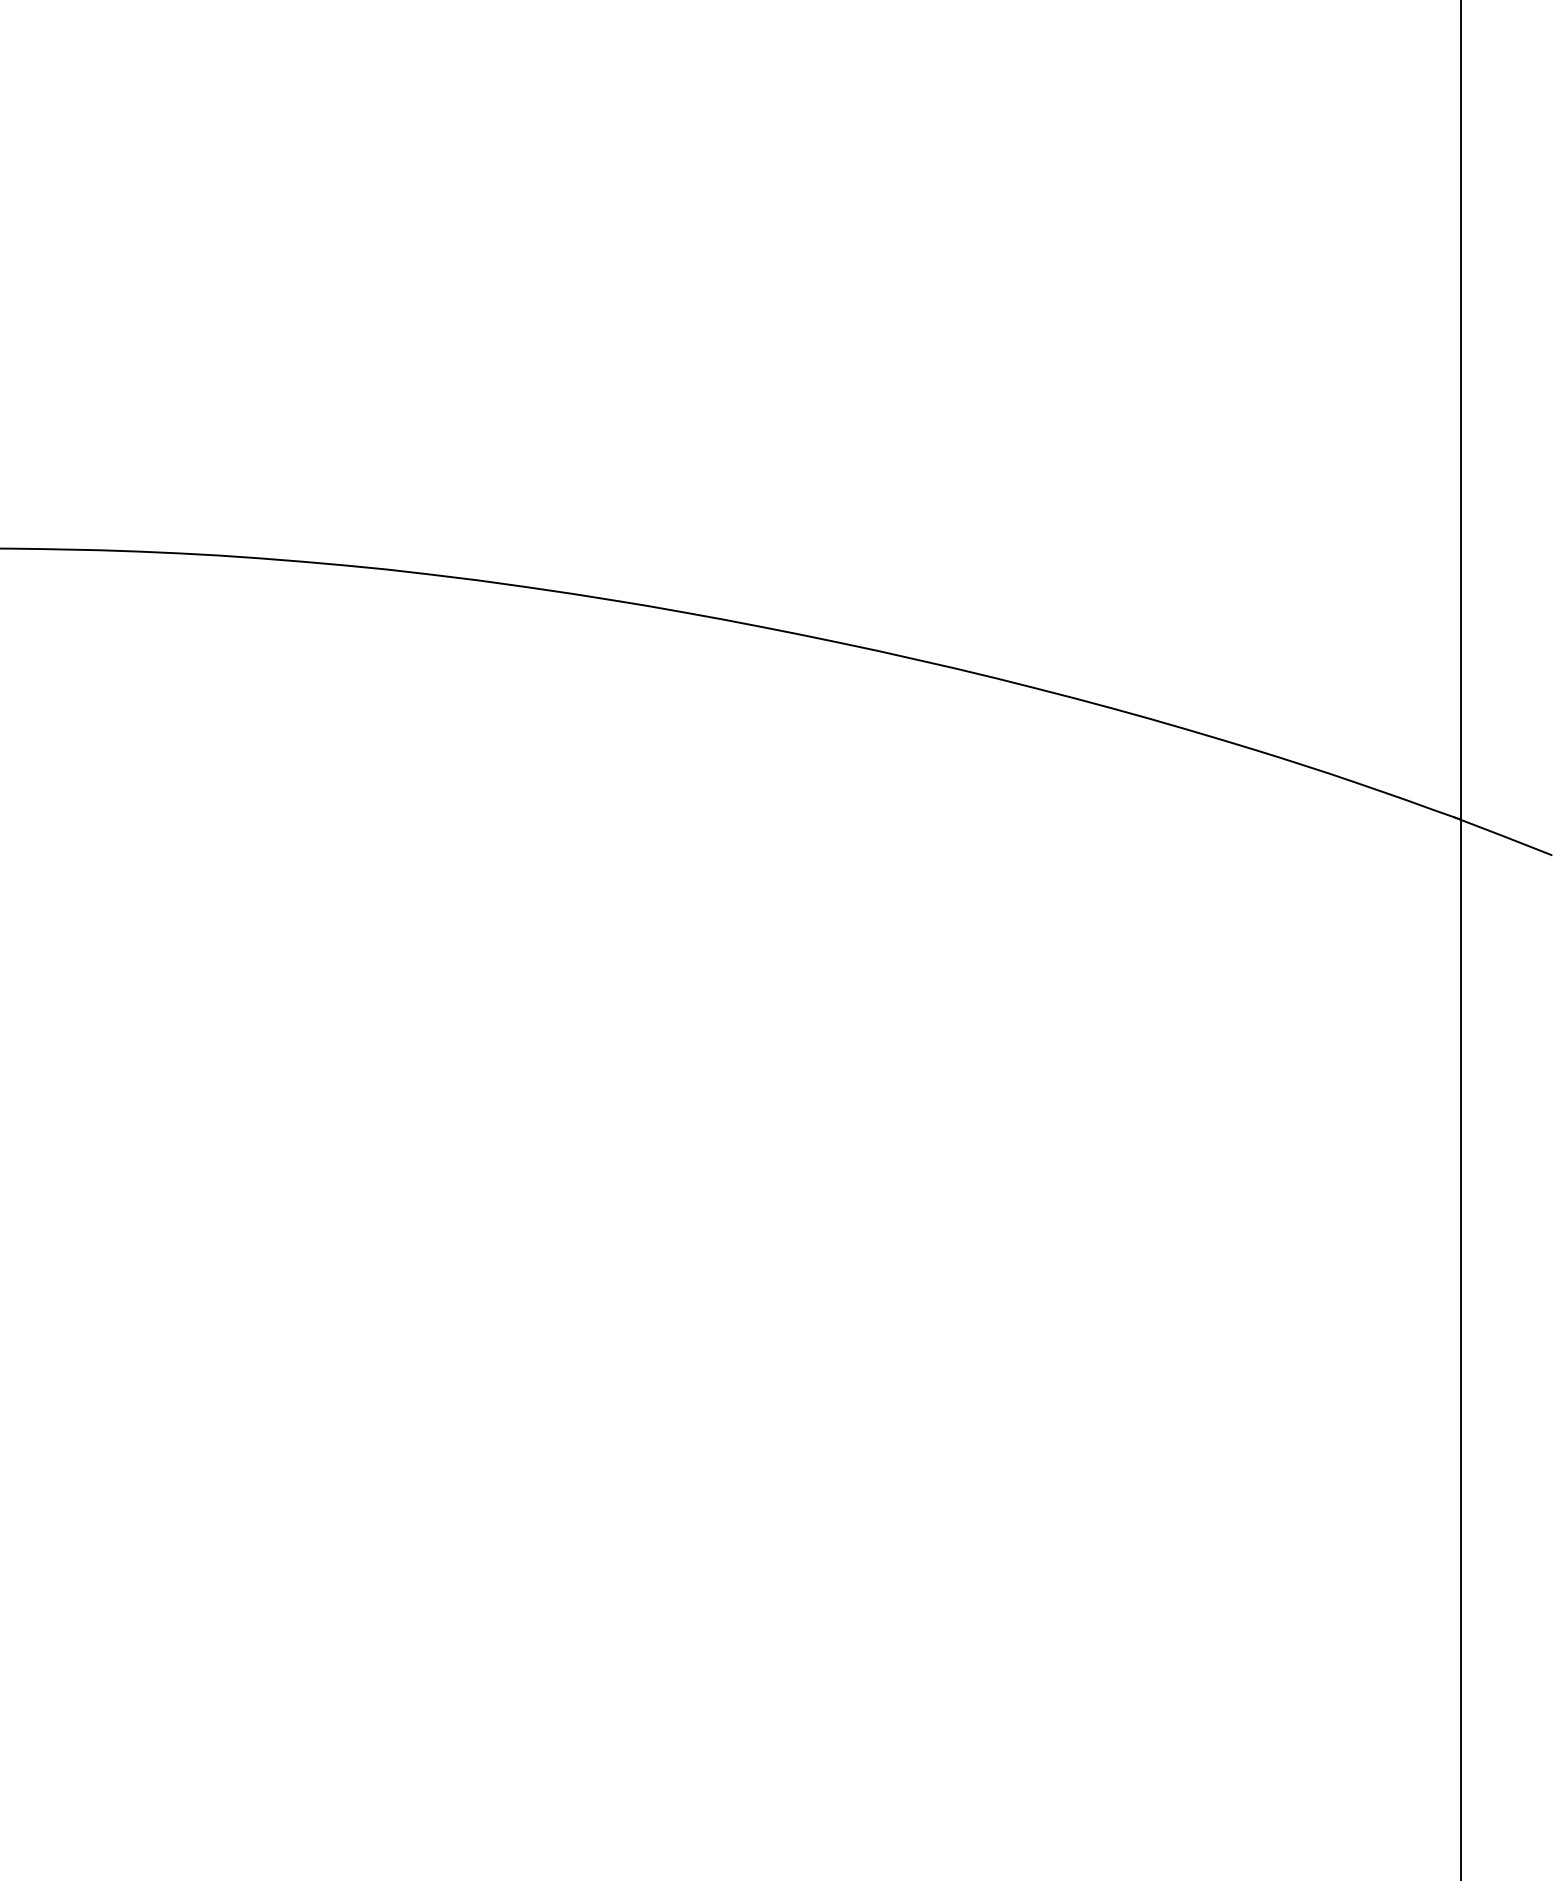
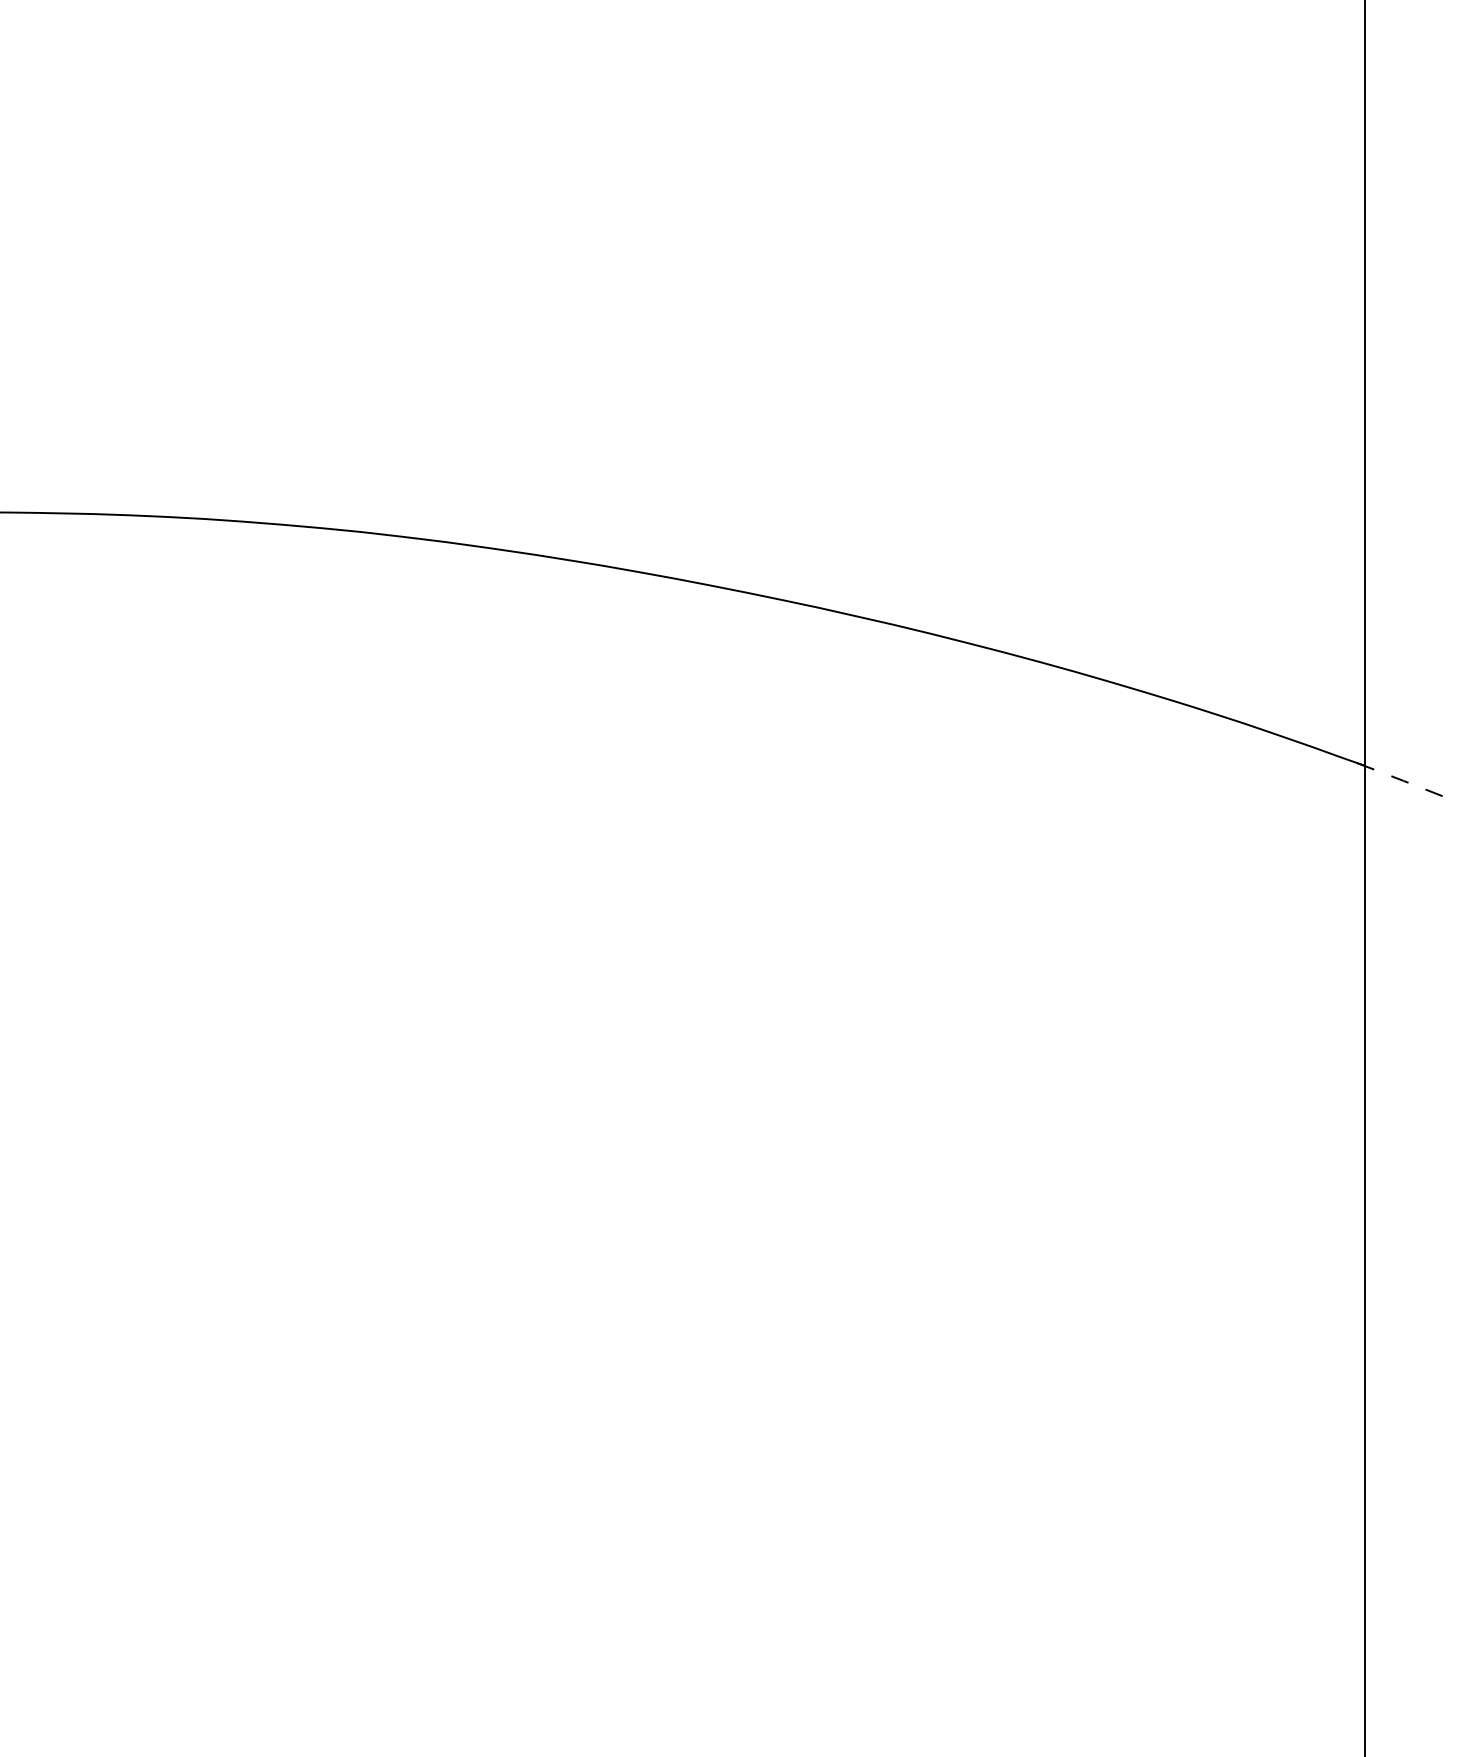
line: (1502, 835) -> (1403, 780), solid -> dashed

